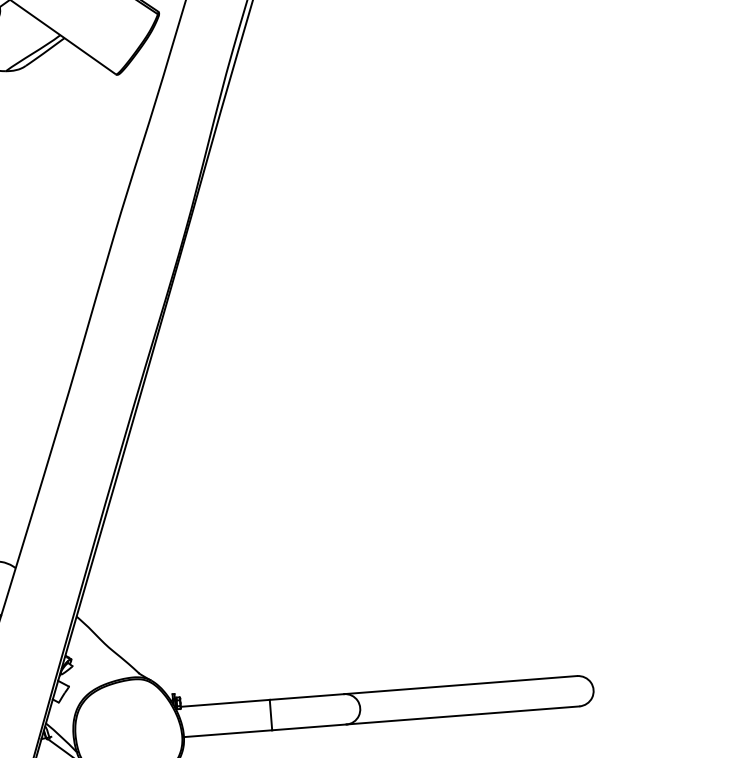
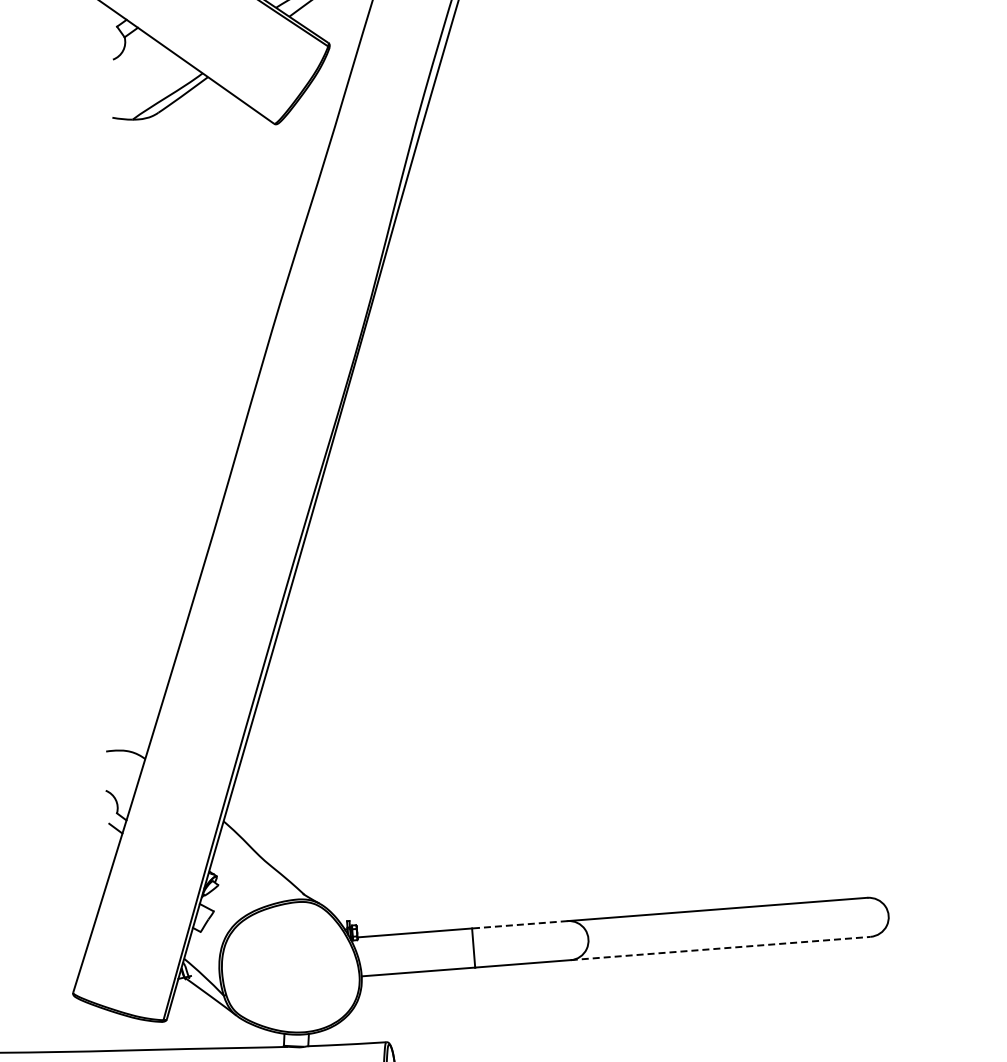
line: (306, 696) -> (519, 924), solid -> dashed
line: (463, 715) -> (721, 948), solid -> dashed

